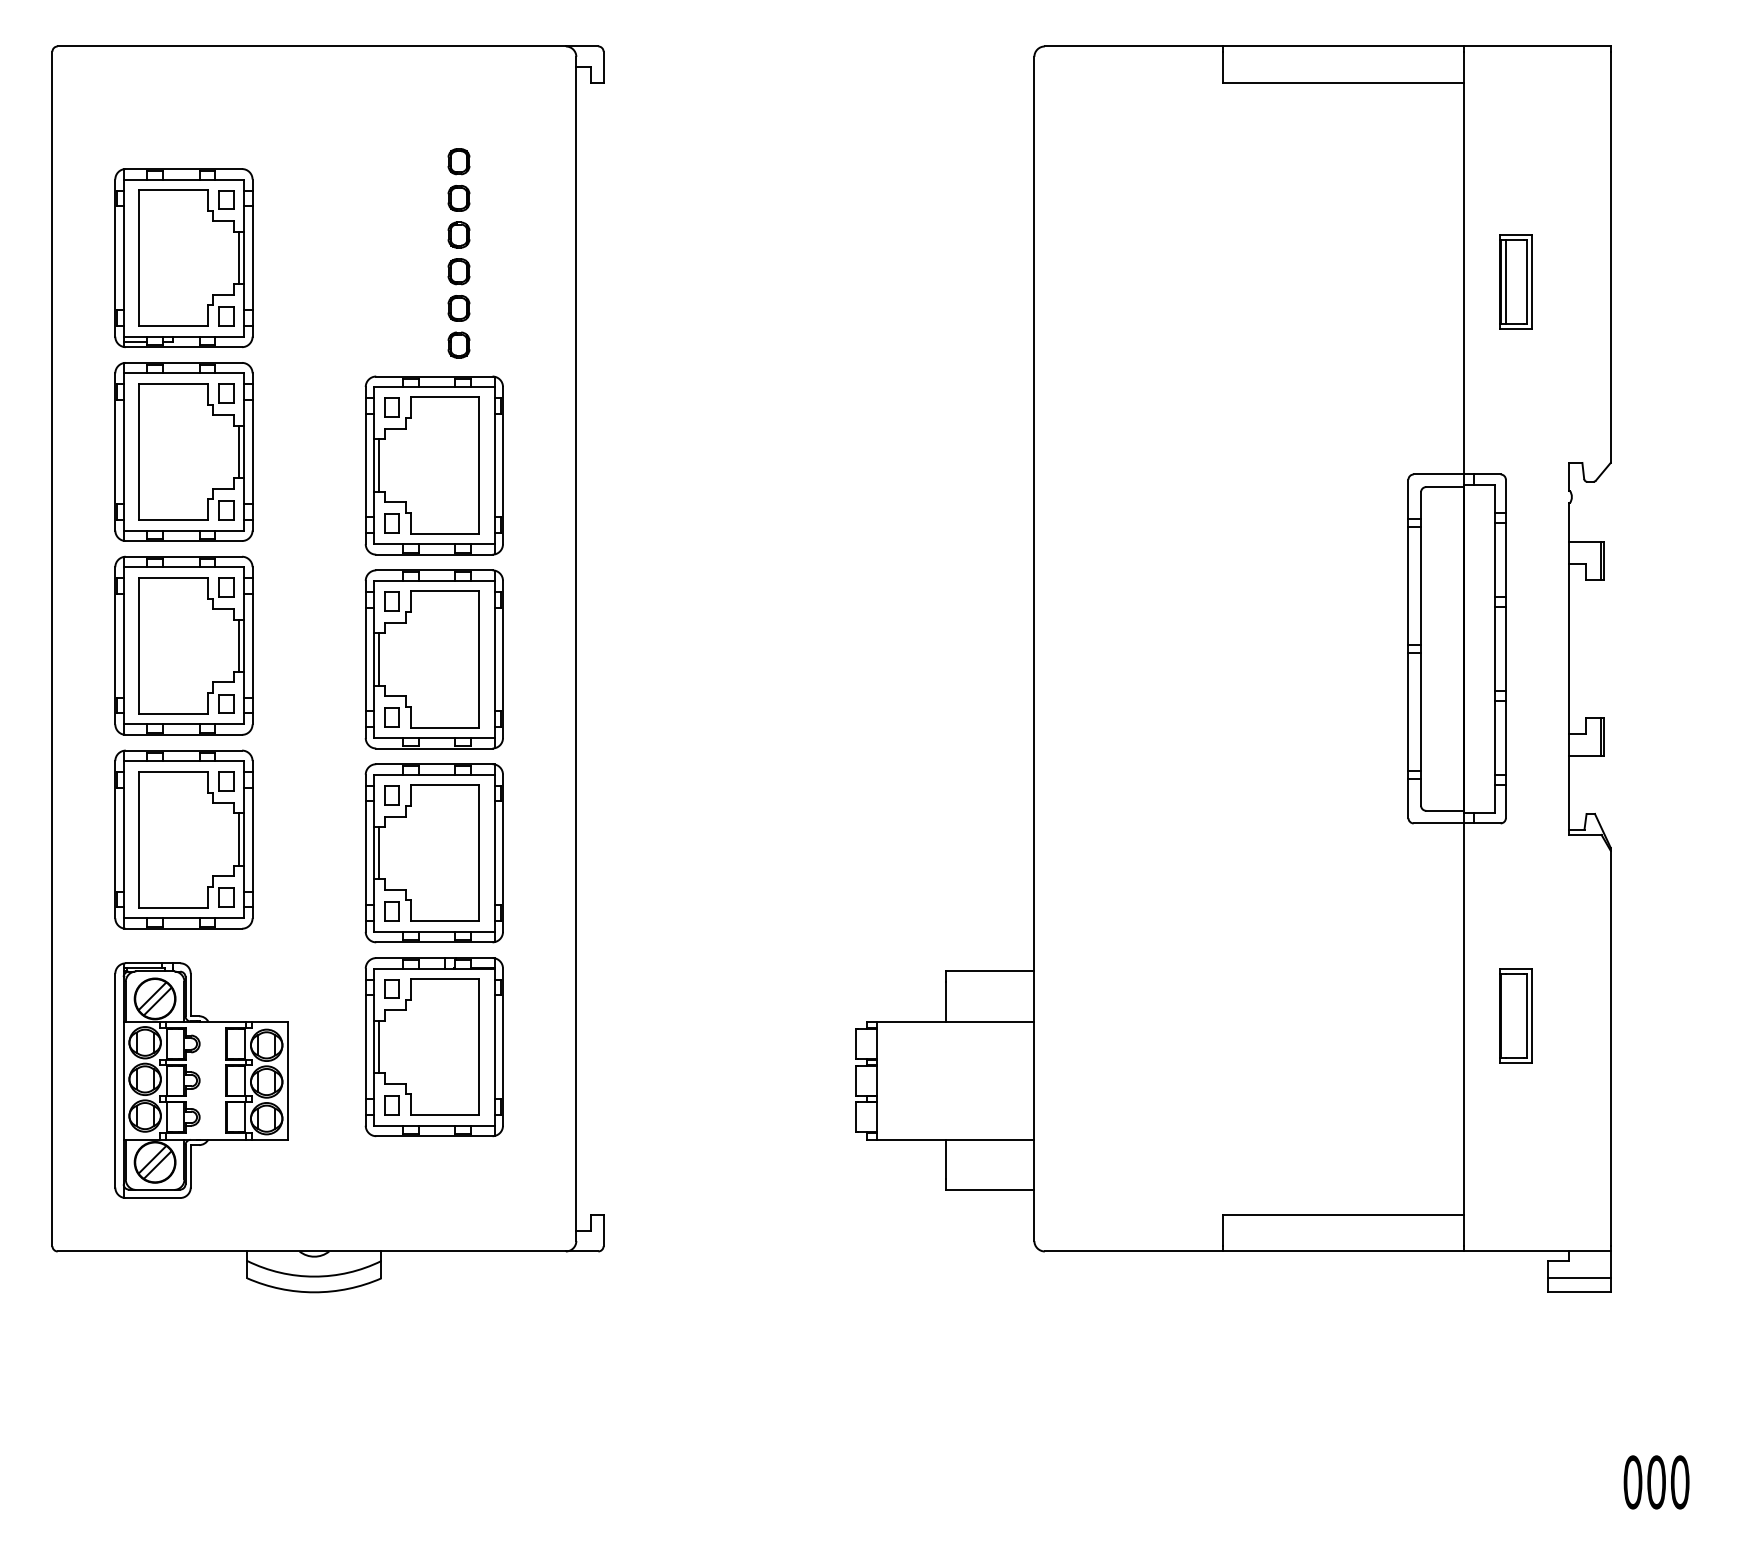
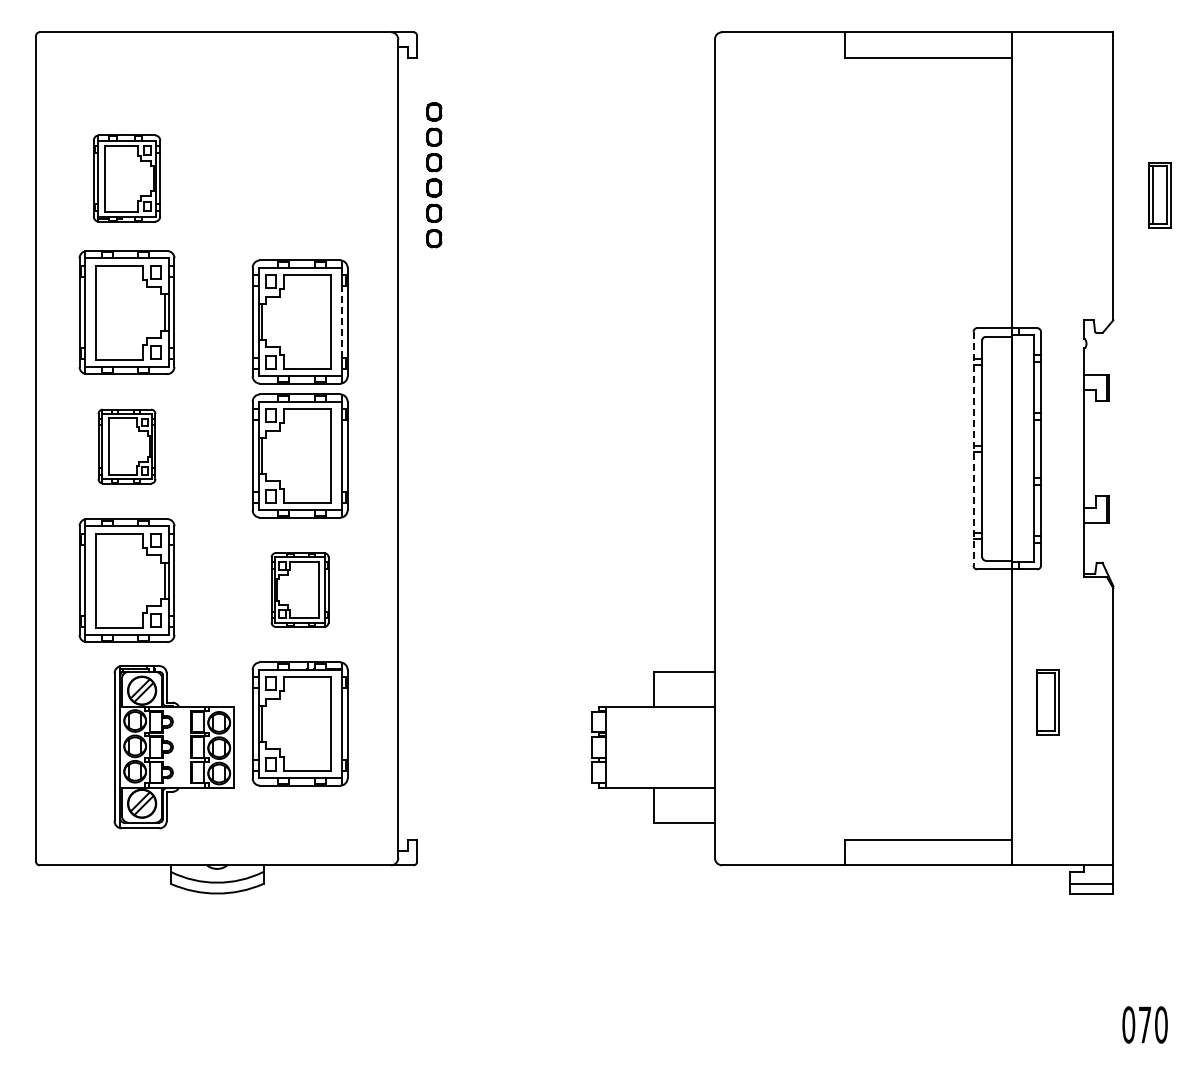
part: (459, 253) -> (434, 175), moved
part: (183, 257) -> (126, 178), size x0.7
part: (1515, 282) -> (1159, 195), moved
line: (494, 466) -> (341, 322), solid -> dashed
part: (183, 645) -> (126, 446), size x0.6
line: (1408, 648) -> (973, 448), solid -> dashed
part: (433, 852) -> (299, 589), size x0.6
part: (200, 1081) -> (173, 747), moved
text: (1655, 1481) -> (1144, 1024), 000 -> 070

